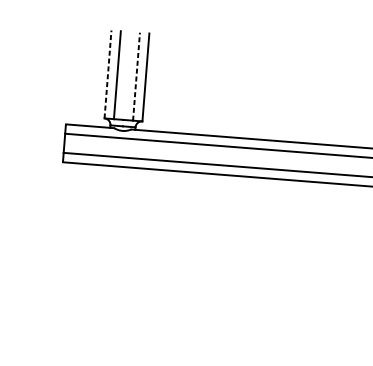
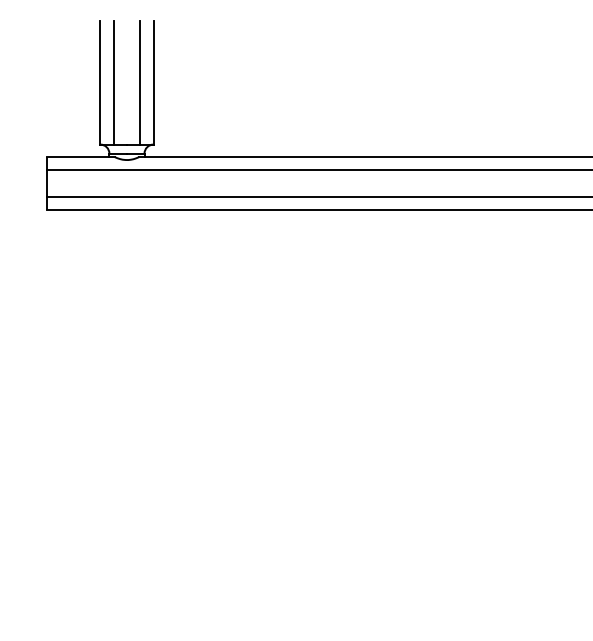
line: (108, 74) -> (100, 82), dashed -> solid
line: (136, 76) -> (140, 82), dashed -> solid

